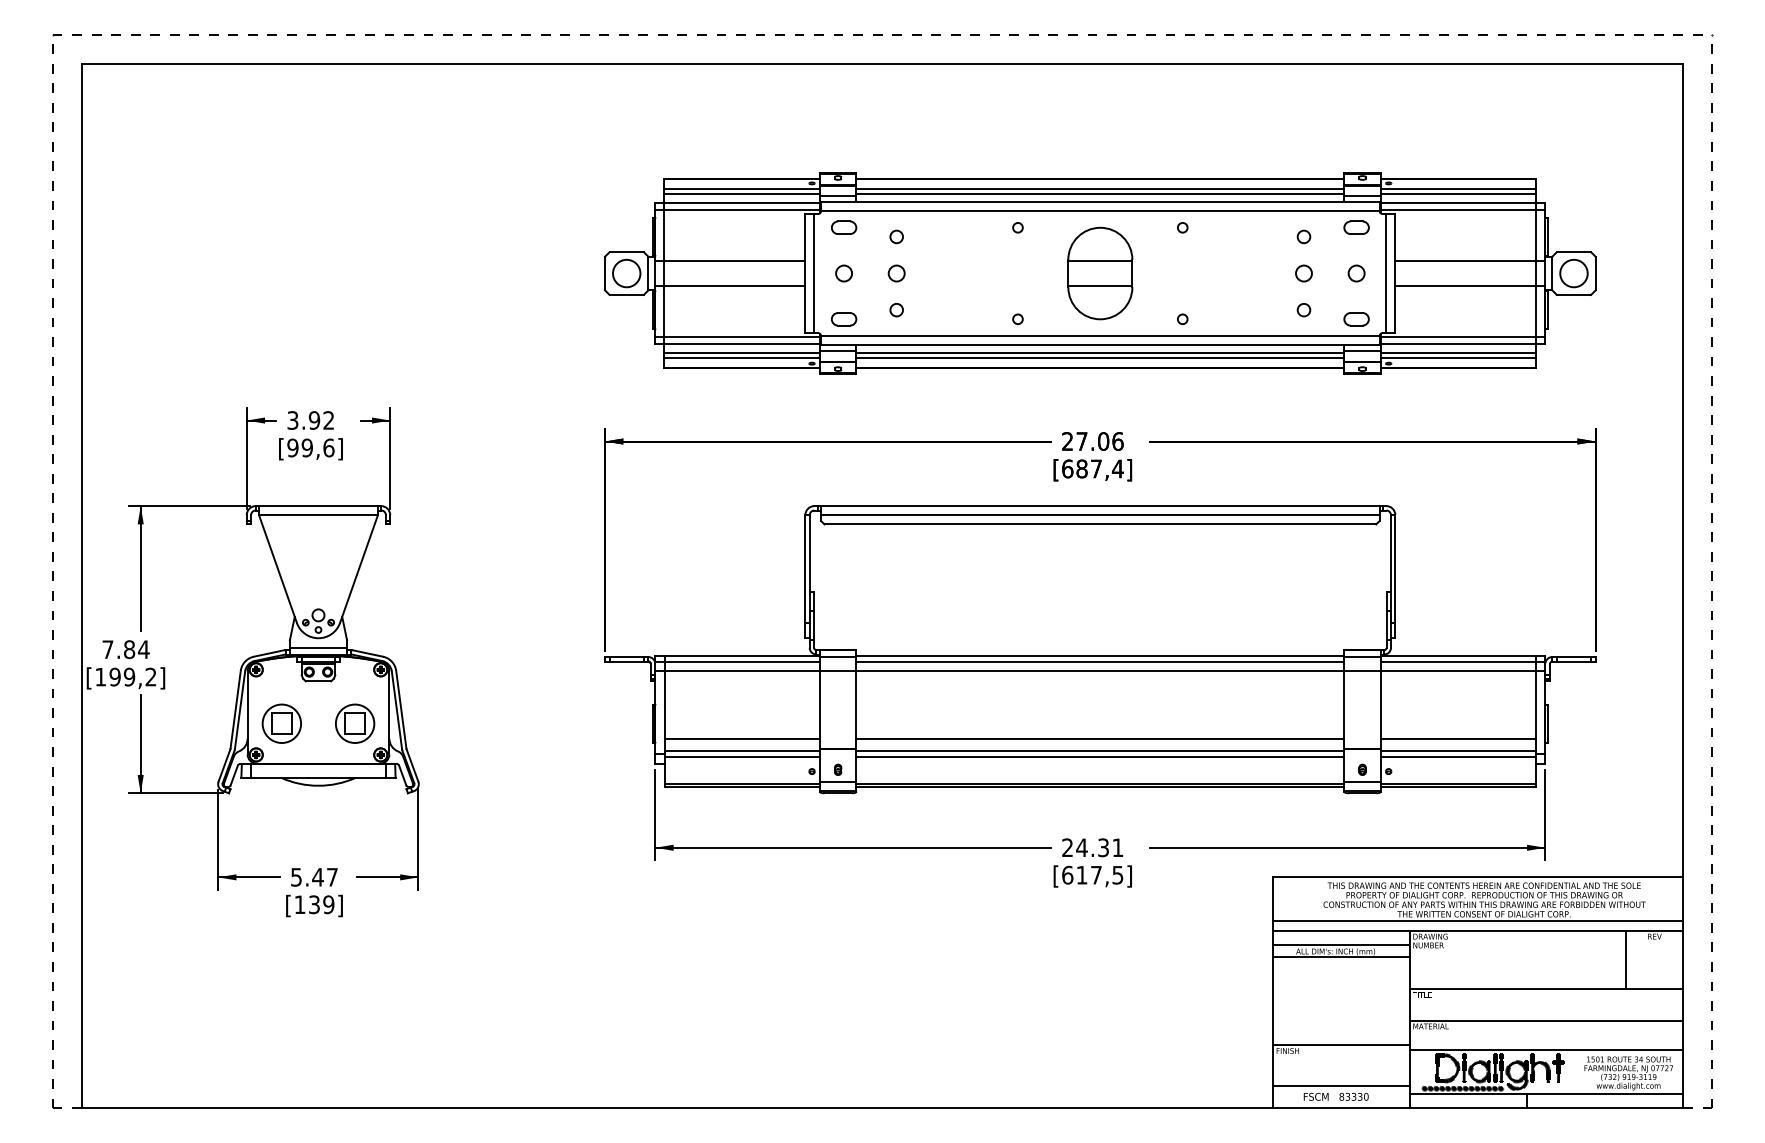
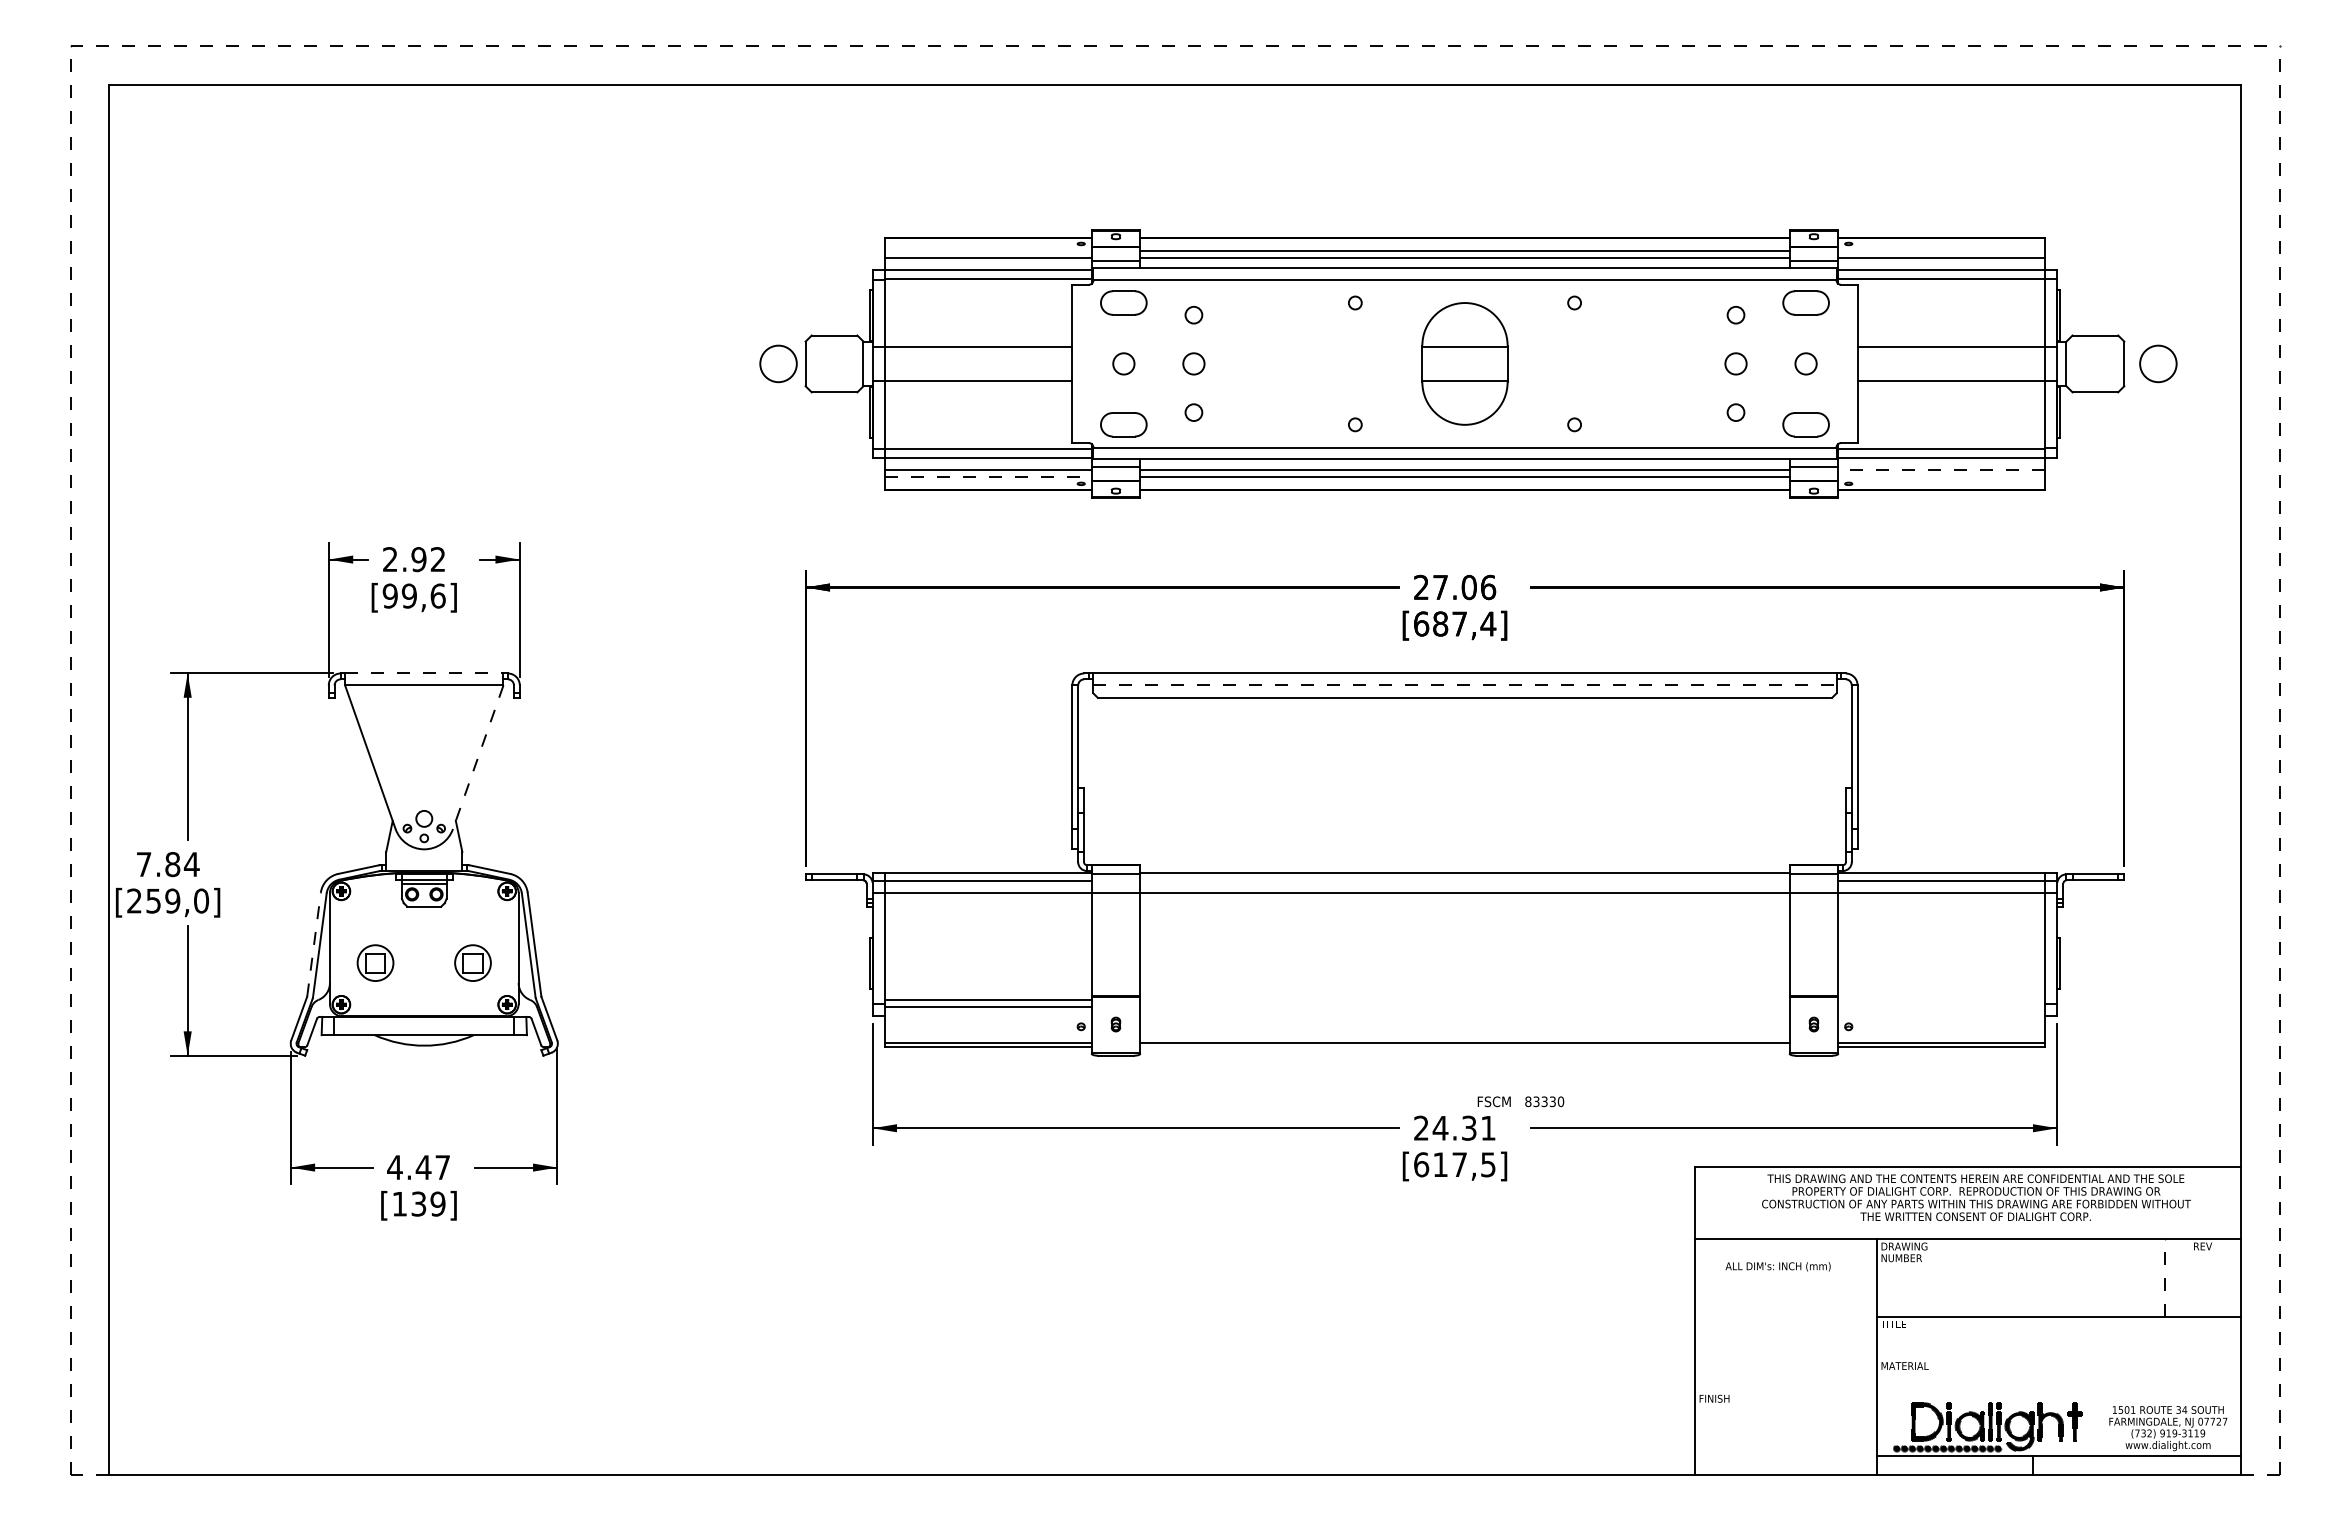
line: (741, 189) -> (987, 251), removed
line: (1458, 189) -> (1941, 251), removed
part: (843, 227) -> (1123, 302), size x1.4
part: (1356, 227) -> (1805, 302), size x1.4
circle: (626, 273) -> (778, 363), moved
line: (814, 273) -> (1084, 363), removed
line: (1386, 273) -> (1845, 363), removed
circle: (1574, 273) -> (2158, 363), moved
part: (843, 319) -> (1123, 424), size x1.4
part: (1356, 319) -> (1805, 424), size x1.4
line: (1458, 352) -> (1941, 469), solid -> dashed
line: (742, 358) -> (988, 476), solid -> dashed
line: (1458, 358) -> (1941, 476), removed
text: (293, 420) -> (390, 559), 3.92 -> 2.92
line: (318, 506) -> (424, 673), solid -> dashed
line: (1100, 515) -> (1464, 685), solid -> dashed
line: (359, 569) -> (478, 757), solid -> dashed
line: (318, 648) -> (424, 862), removed
line: (1100, 661) -> (1464, 880), removed
text: (126, 676) -> (168, 900), [199,2] -> [259,0]
line: (236, 709) -> (314, 944), solid -> dashed
part: (281, 723) -> (375, 962), size x0.7
part: (354, 723) -> (472, 962), size x0.7
line: (741, 739) -> (987, 983), removed
line: (1100, 739) -> (1464, 983), removed
line: (1458, 739) -> (1941, 983), removed
line: (1100, 751) -> (1464, 999), removed
line: (1458, 751) -> (1941, 999), removed
line: (1100, 757) -> (1464, 1007), removed
line: (1458, 757) -> (1941, 1007), removed
line: (837, 781) -> (1115, 1040), removed
line: (1362, 781) -> (1813, 1040), removed
line: (1100, 787) -> (1464, 1047), removed
text: (296, 877) -> (394, 1167), 5.47 -> 4.47
line: (1477, 920) -> (1967, 1225), removed
line: (1341, 945) -> (1785, 1258), removed
line: (1341, 957) -> (1785, 1274), removed
line: (1626, 959) -> (2165, 1277), solid -> dashed
line: (1546, 1020) -> (2058, 1358), removed
line: (1341, 1044) -> (1785, 1390), removed
line: (1546, 1050) -> (2058, 1397), removed
line: (1341, 1086) -> (1785, 1445), removed
text: (1335, 1096) -> (1520, 1101), moved

